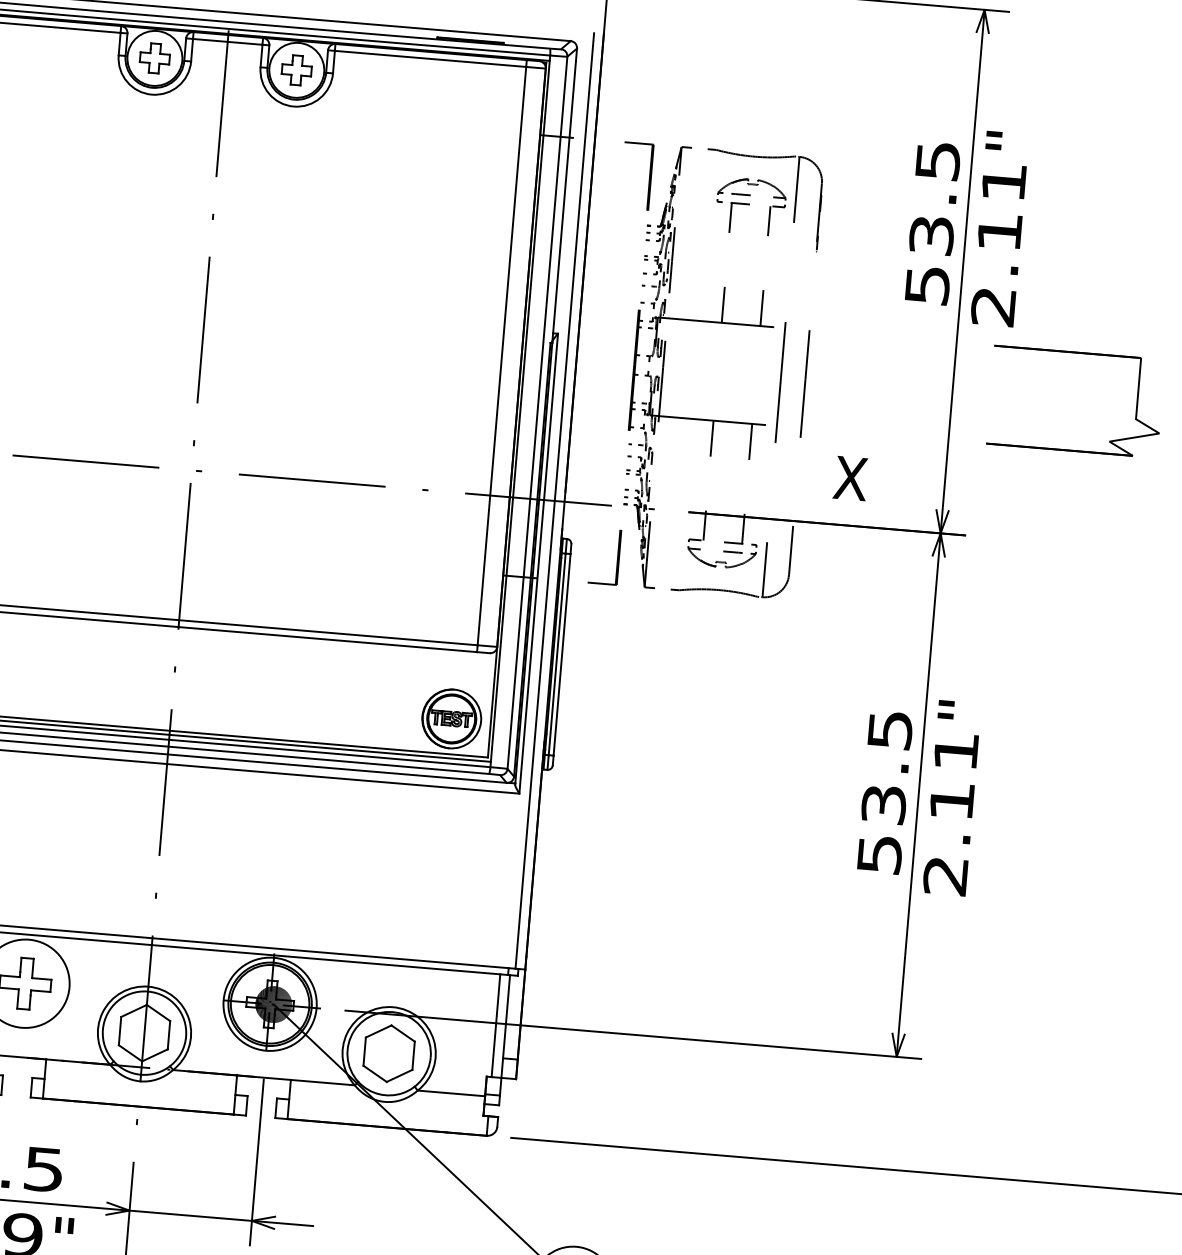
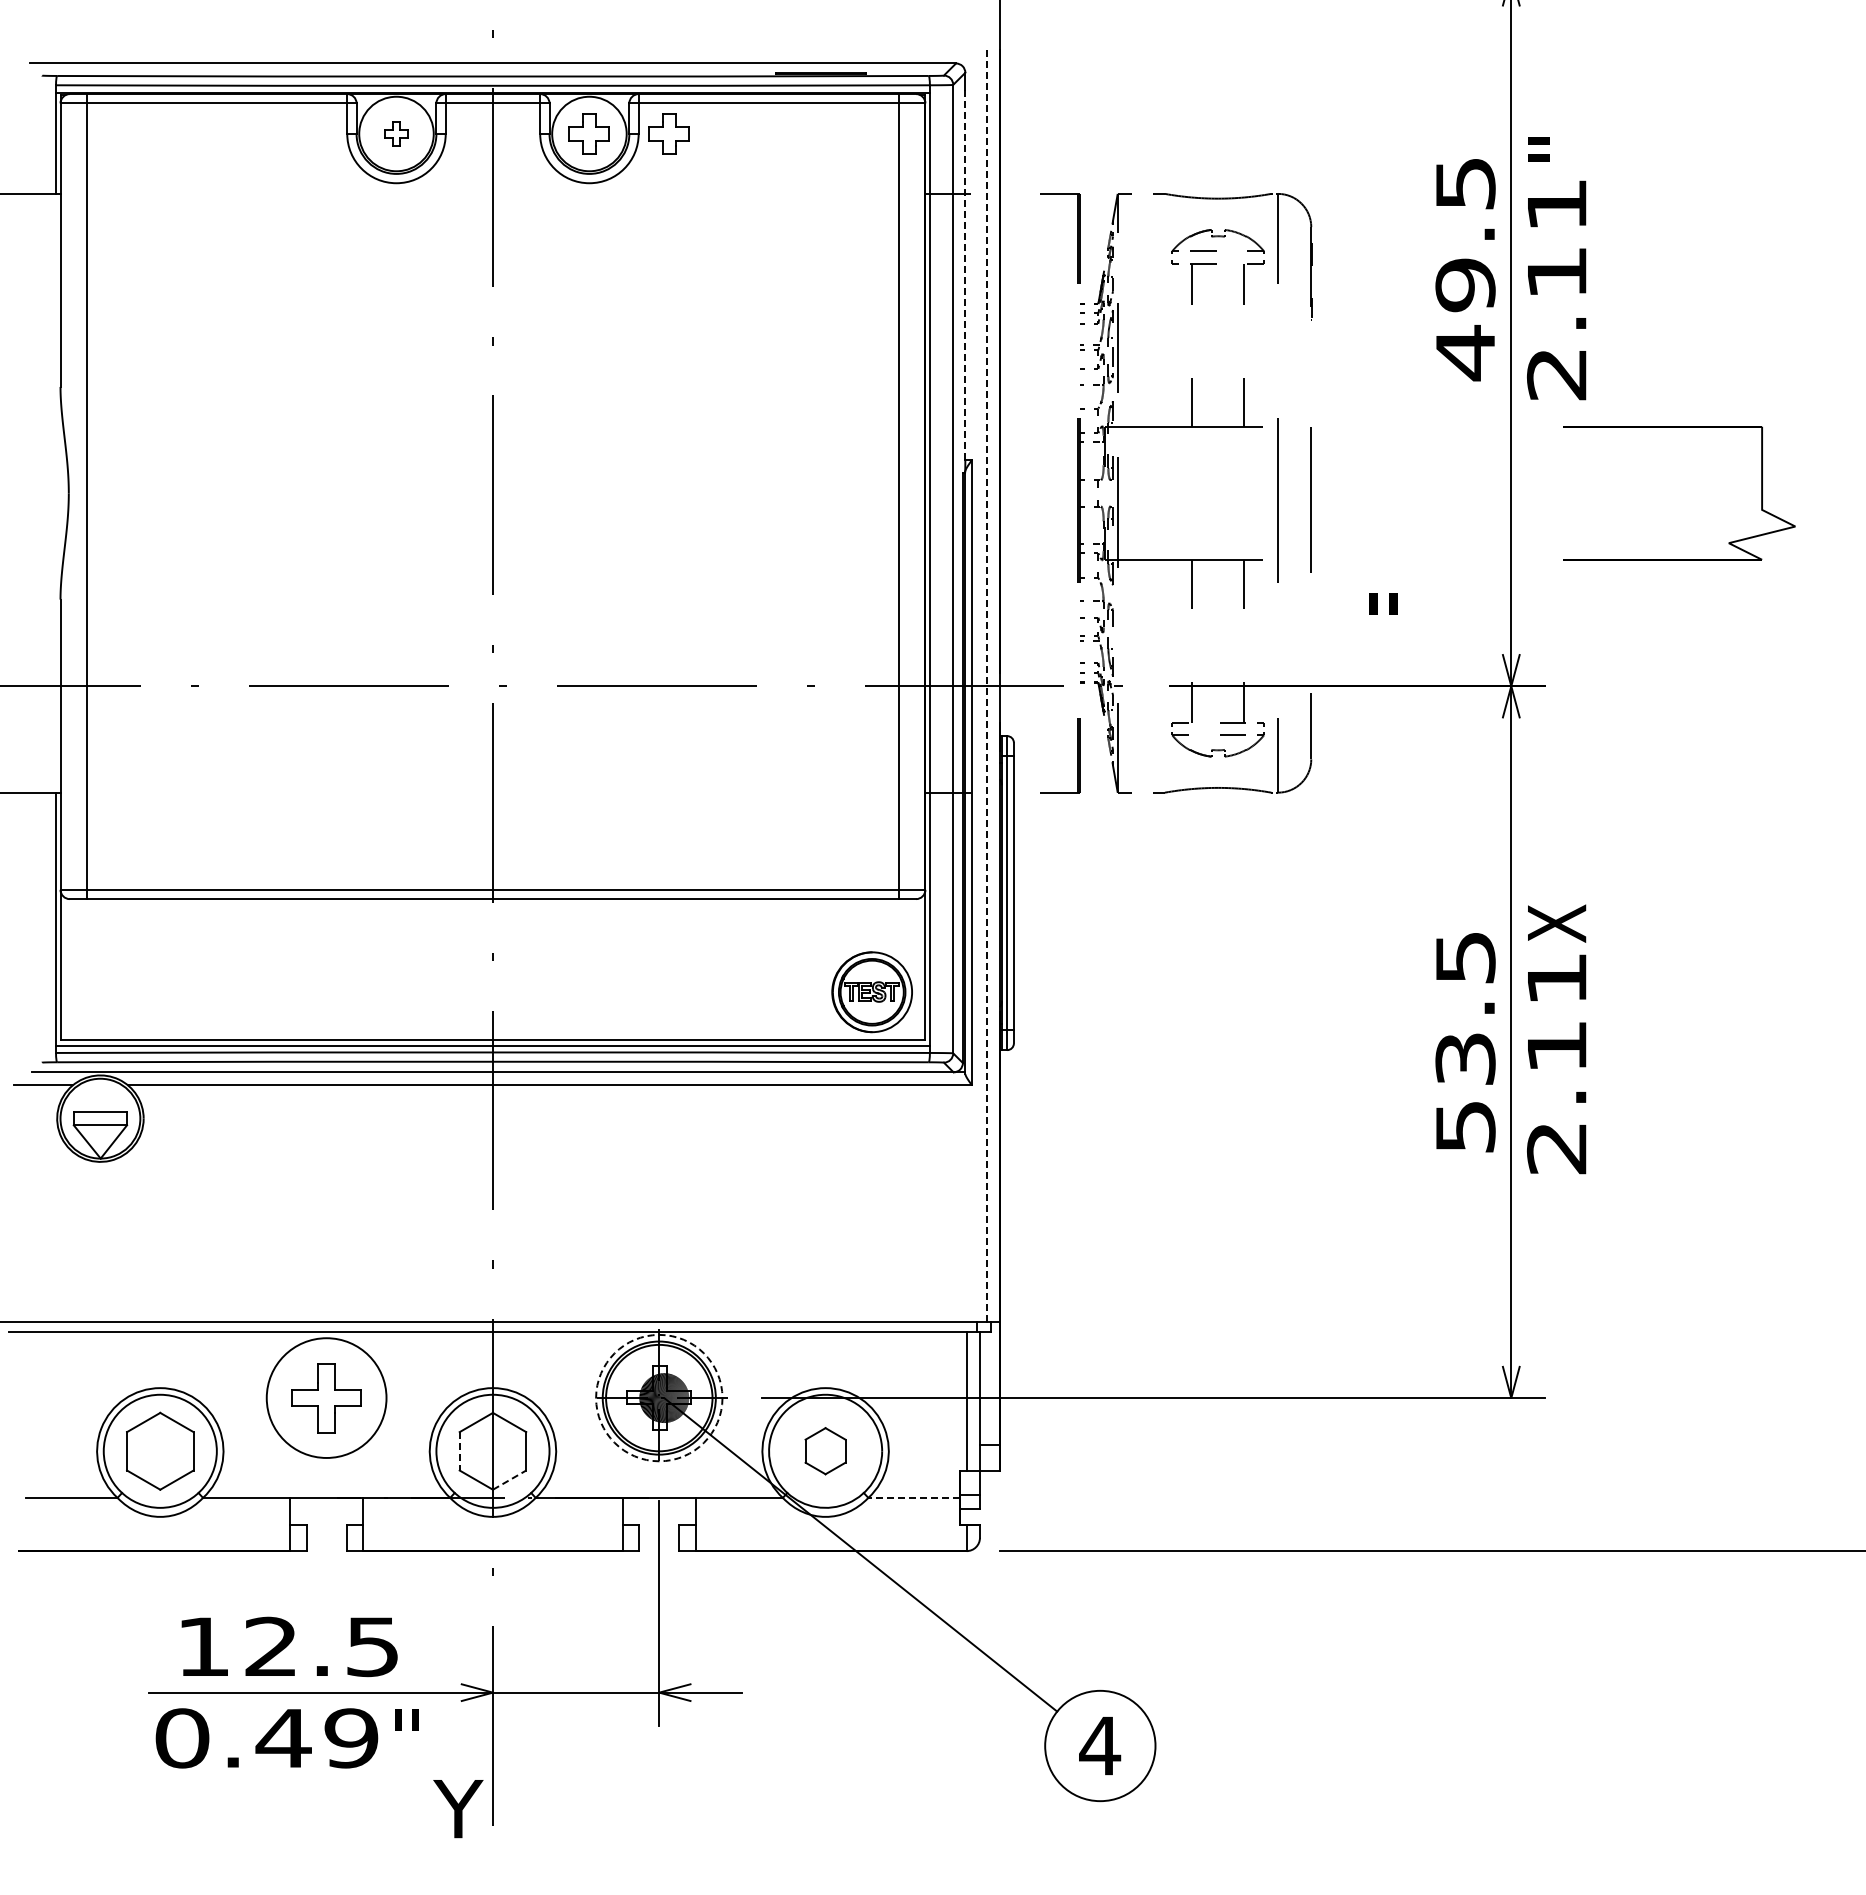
part: (154, 58) -> (396, 133), size x0.6
part: (354, 74) -> (668, 133), added
line: (564, 197) -> (965, 275), solid -> dashed
text: (929, 260) -> (1465, 319), 53.5 -> 49.5
text: (850, 478) -> (1383, 622), X -> "
line: (554, 501) -> (986, 686), solid -> dashed
text: (959, 710) -> (1557, 923), " -> X
circle: (270, 1003) -> (659, 1397), solid -> dashed
line: (119, 1031) -> (459, 1451), solid -> dashed
part: (389, 1053) -> (825, 1450), size x0.6
line: (155, 1054) -> (510, 1479), solid -> dashed
line: (451, 1093) -> (914, 1497), solid -> dashed

